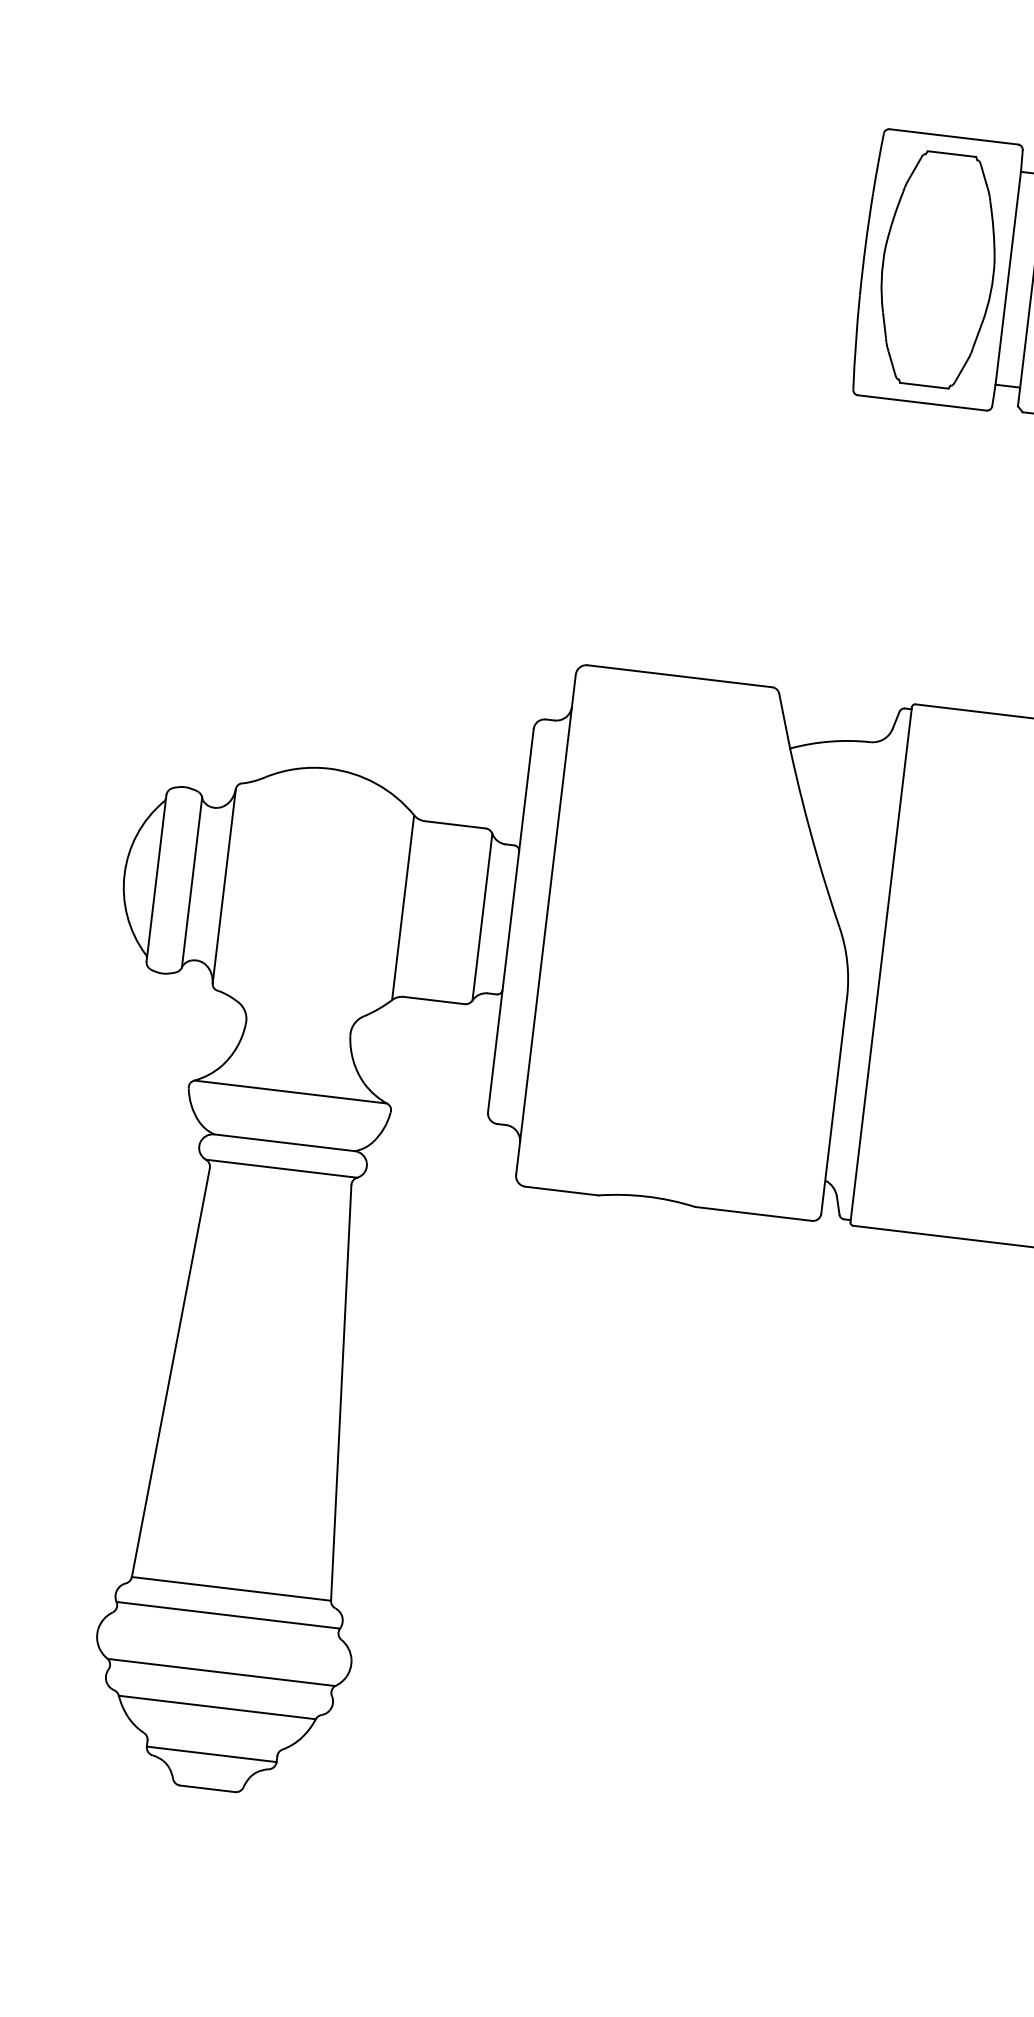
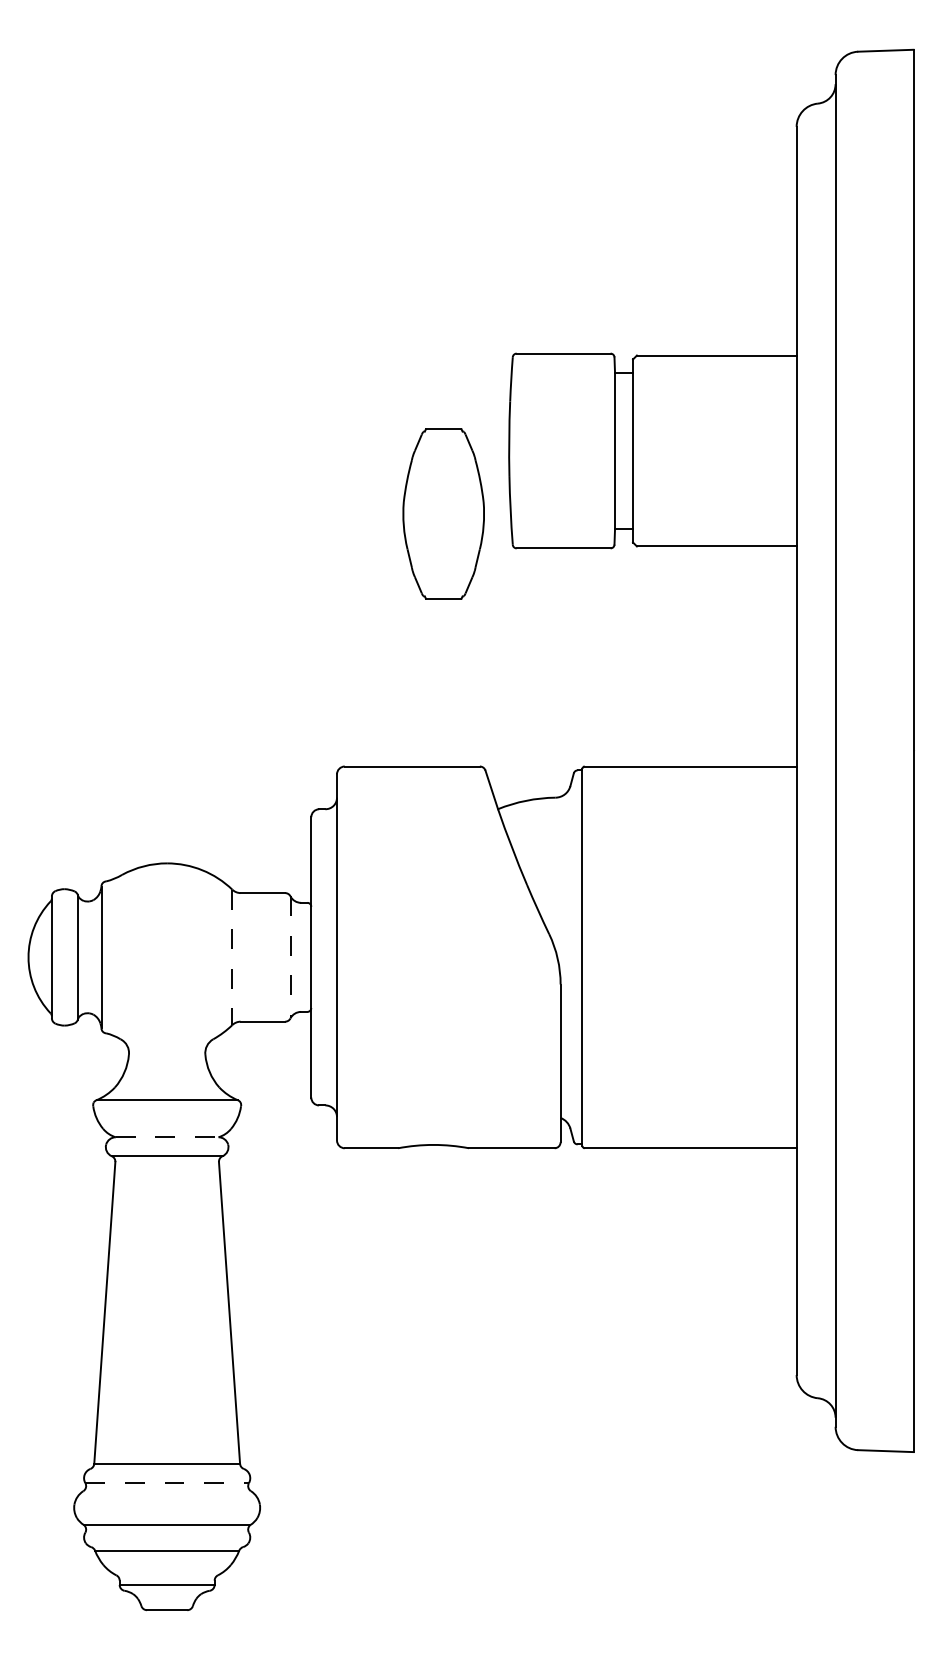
part: (937, 269) -> (443, 513), moved
line: (403, 907) -> (232, 957), solid -> dashed
line: (482, 917) -> (290, 957), solid -> dashed
line: (285, 1143) -> (167, 1137), solid -> dashed
line: (228, 1615) -> (167, 1483), solid -> dashed

